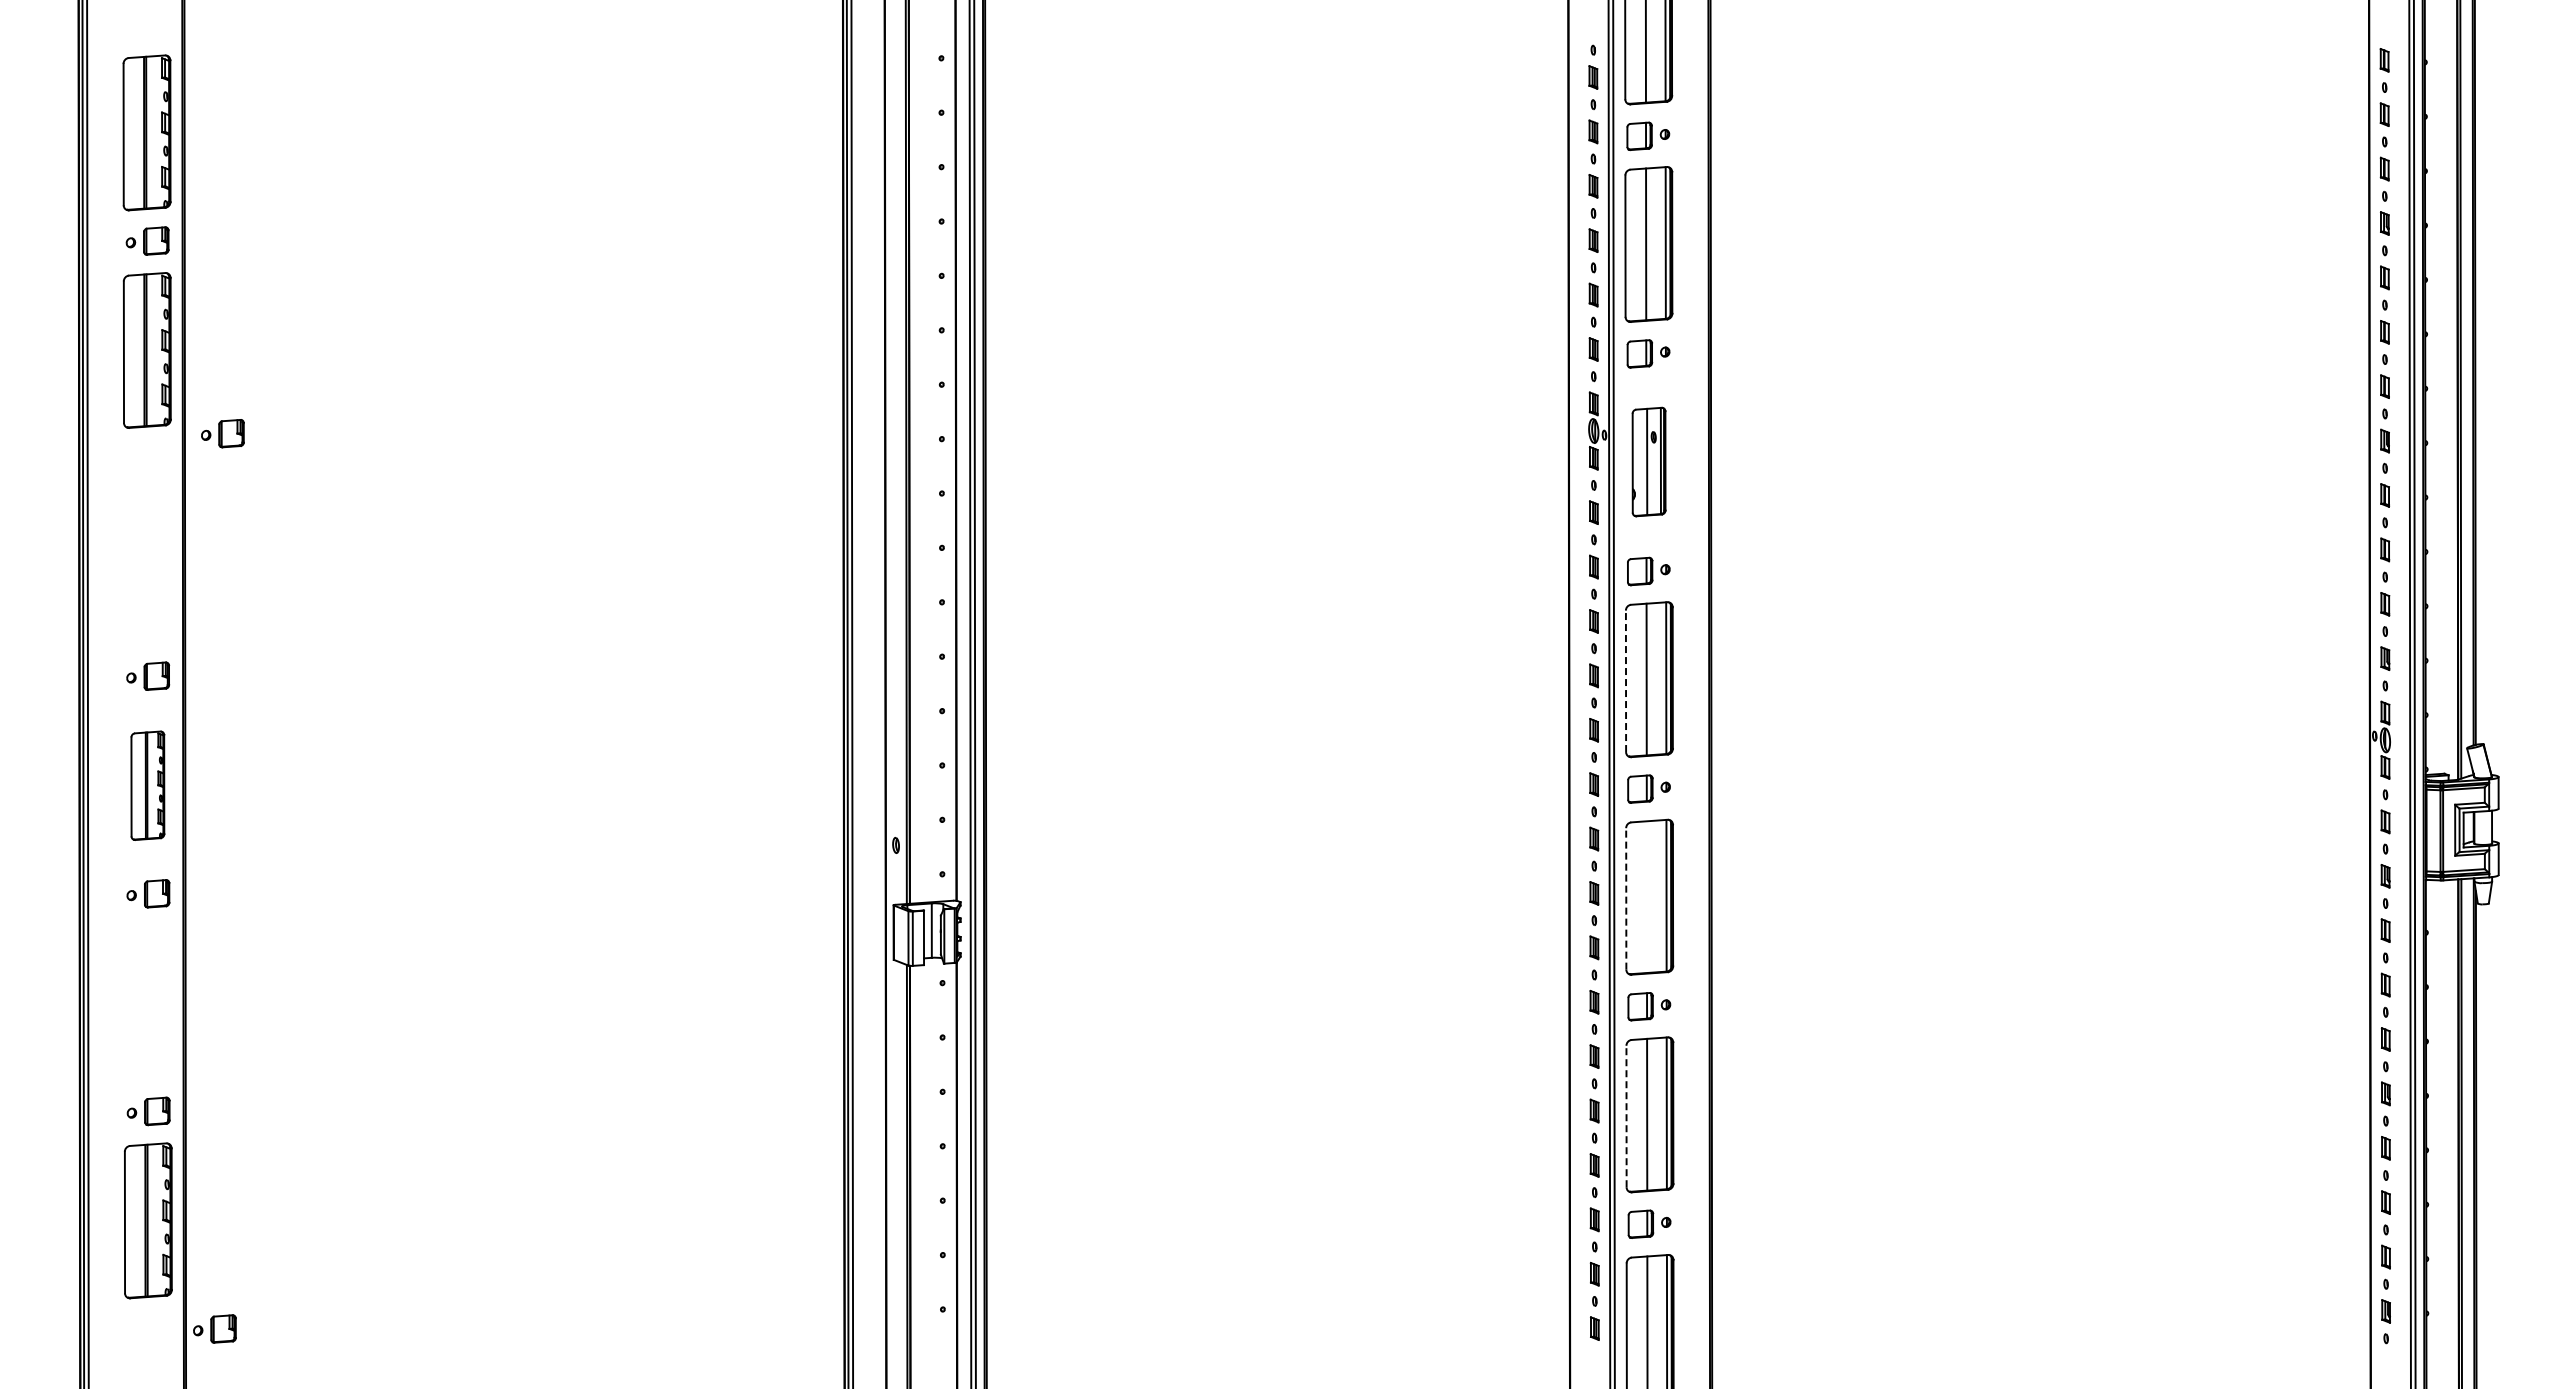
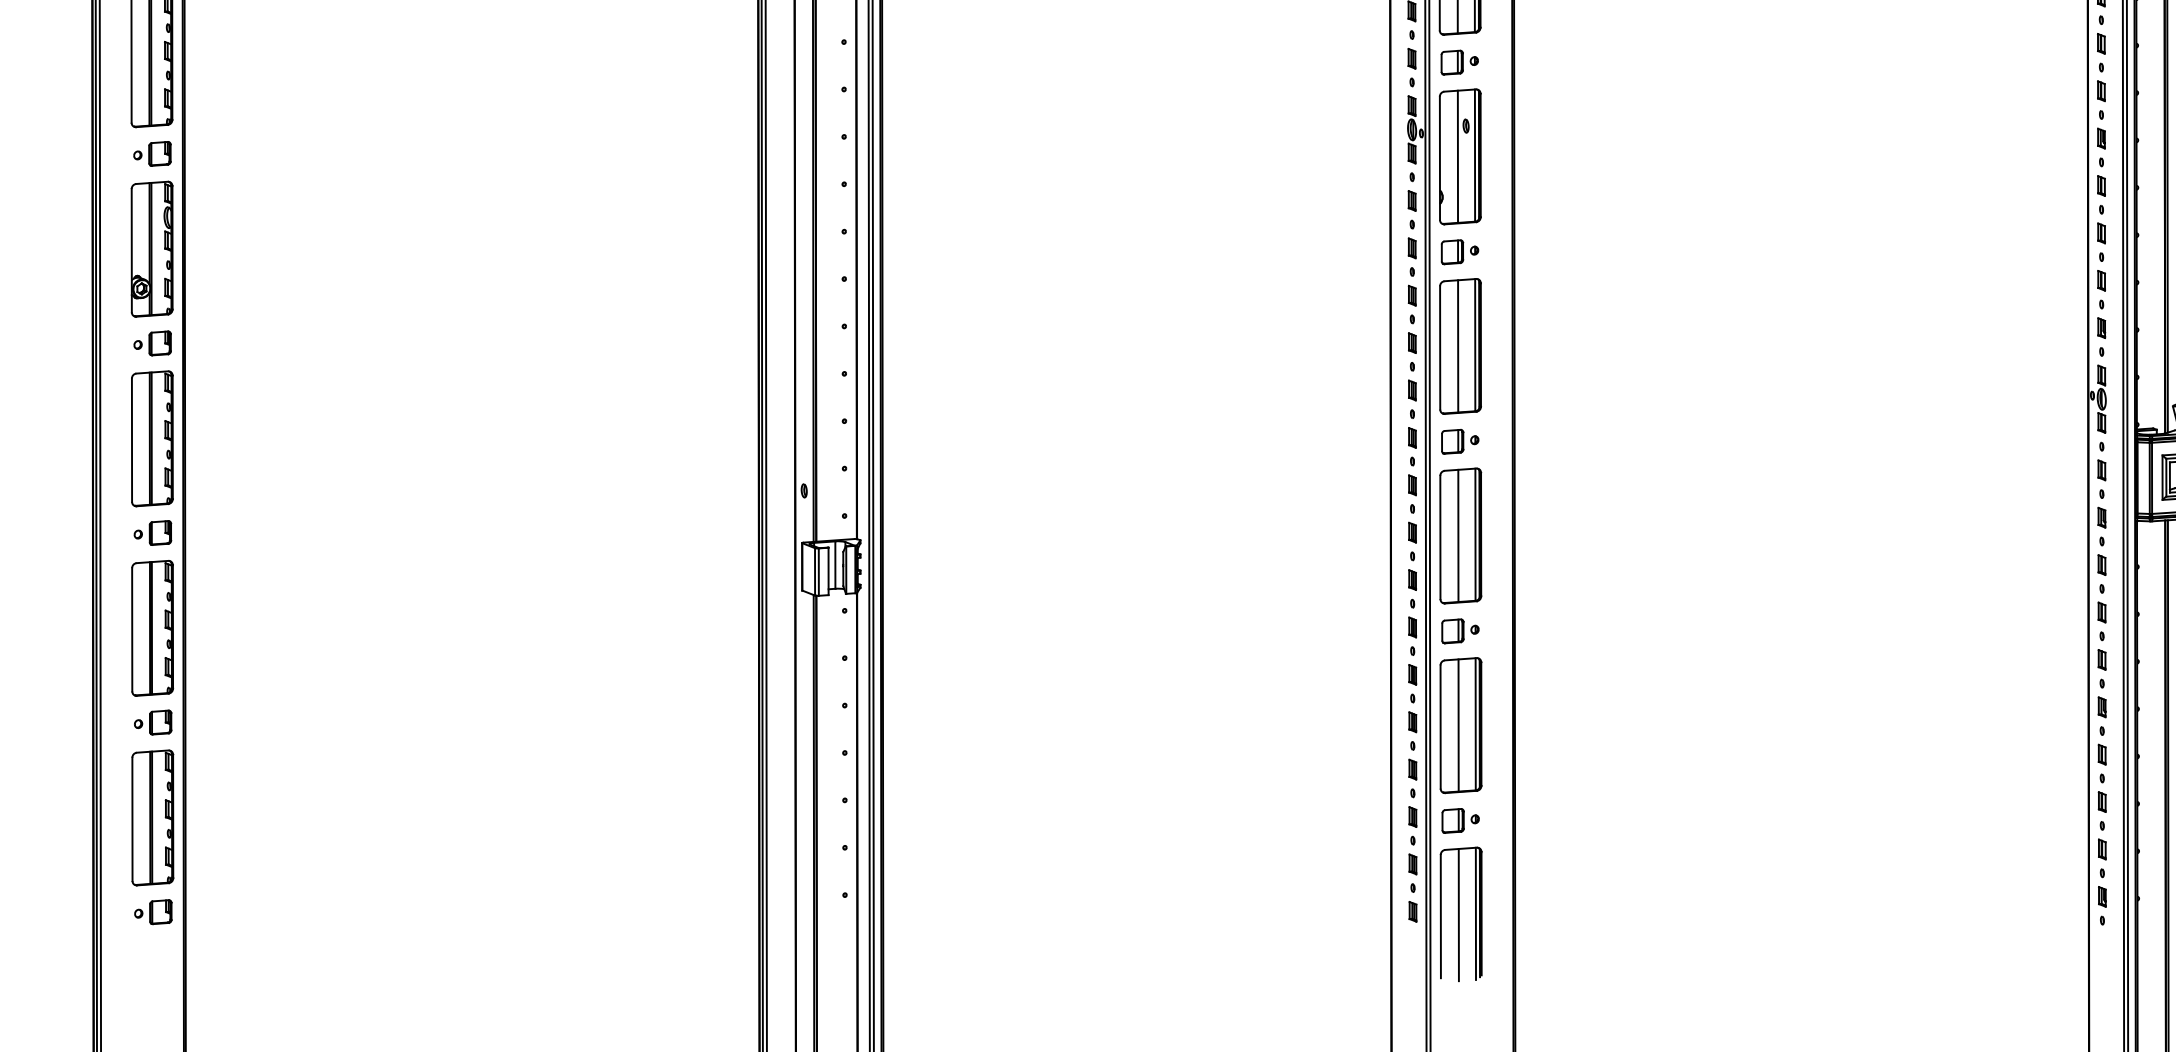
part: (222, 433) -> (152, 153), moved
part: (1648, 461) -> (1459, 156), size x1.43
part: (147, 567) -> (152, 248), added
line: (1626, 681) -> (1440, 348), dashed -> solid
part: (147, 785) -> (152, 438), size x1.43
line: (1646, 897) -> (1458, 536), added
line: (1626, 898) -> (1440, 537), dashed -> solid
part: (147, 1002) -> (152, 627), added
line: (1626, 1116) -> (1440, 727), dashed -> solid
part: (214, 1328) -> (152, 911), moved

